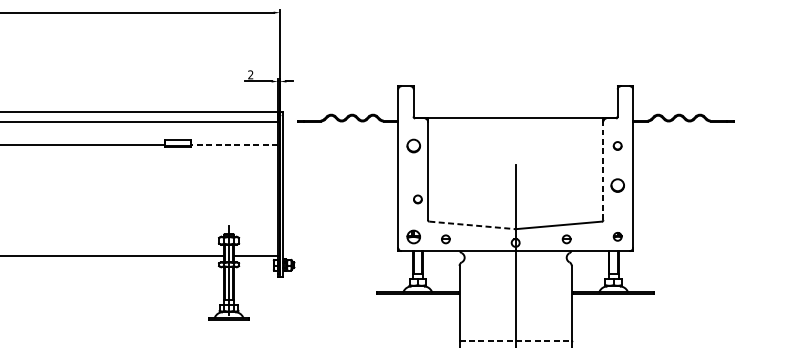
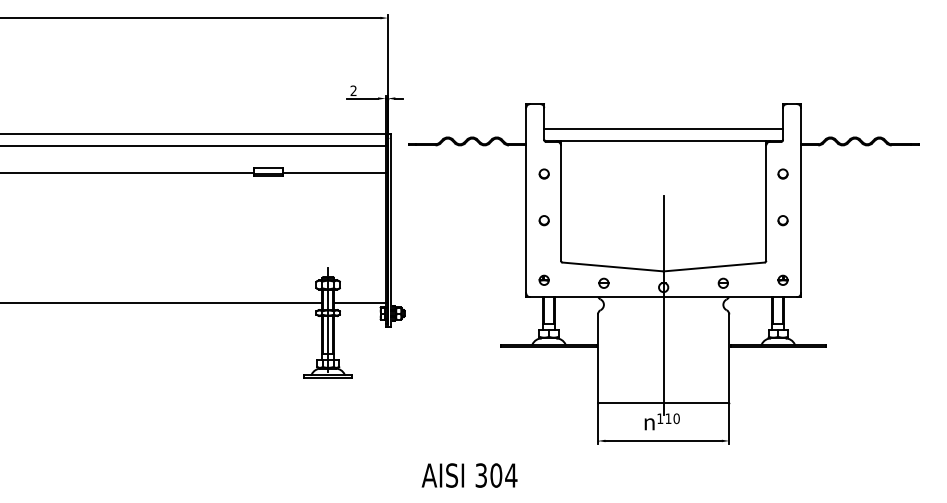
line: (515, 107) -> (663, 129), added
line: (233, 145) -> (333, 173), dashed -> solid
part: (413, 145) -> (543, 173), size x0.62
line: (603, 171) -> (766, 203), dashed -> solid
part: (617, 185) -> (782, 220), size x0.62
part: (417, 199) -> (543, 220), moved
line: (472, 224) -> (613, 266), dashed -> solid
part: (413, 236) -> (543, 279), size x0.62
part: (445, 238) -> (603, 282), moved
line: (515, 341) -> (663, 402), dashed -> solid

